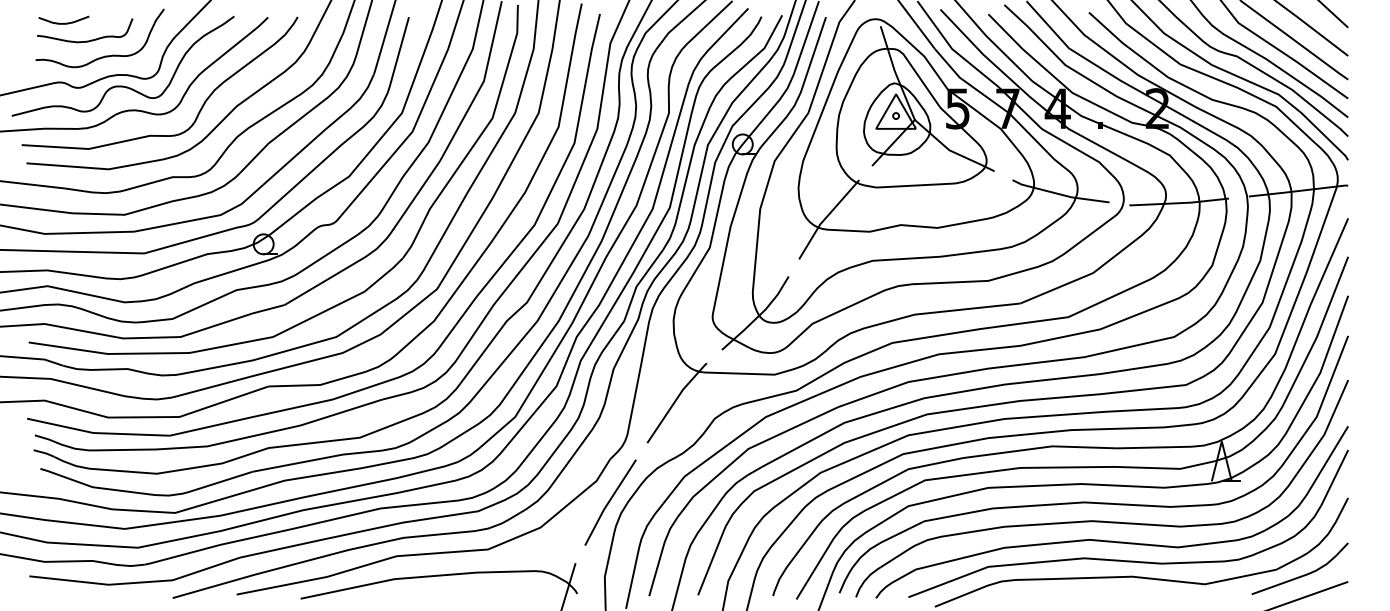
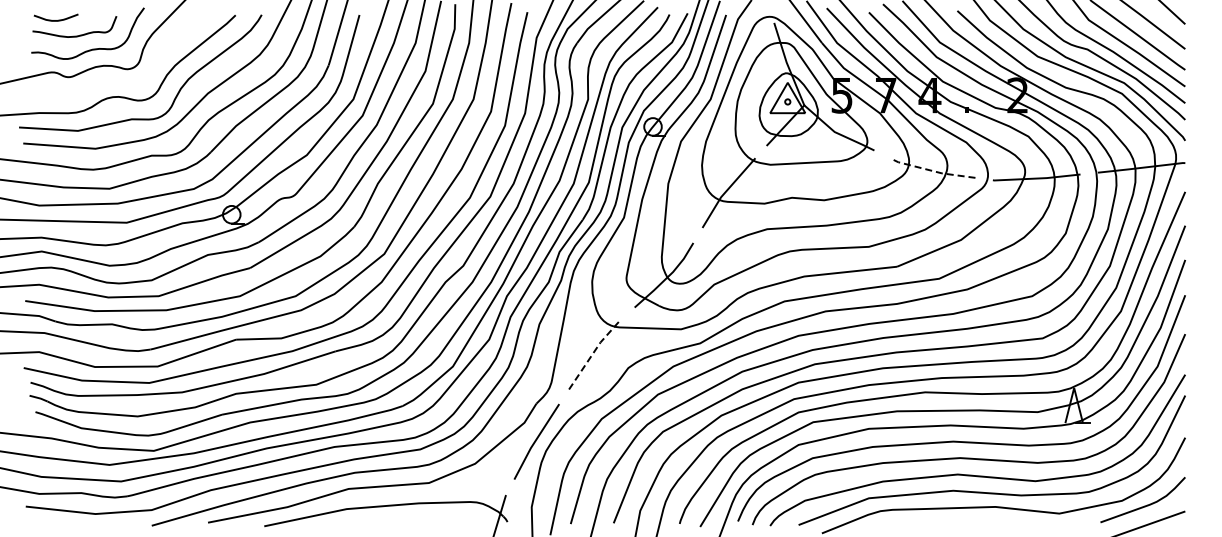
curve: (123, 85) -> (108, 75), removed
line: (1059, 194) -> (931, 170), solid -> dashed
line: (676, 399) -> (594, 351), solid -> dashed

